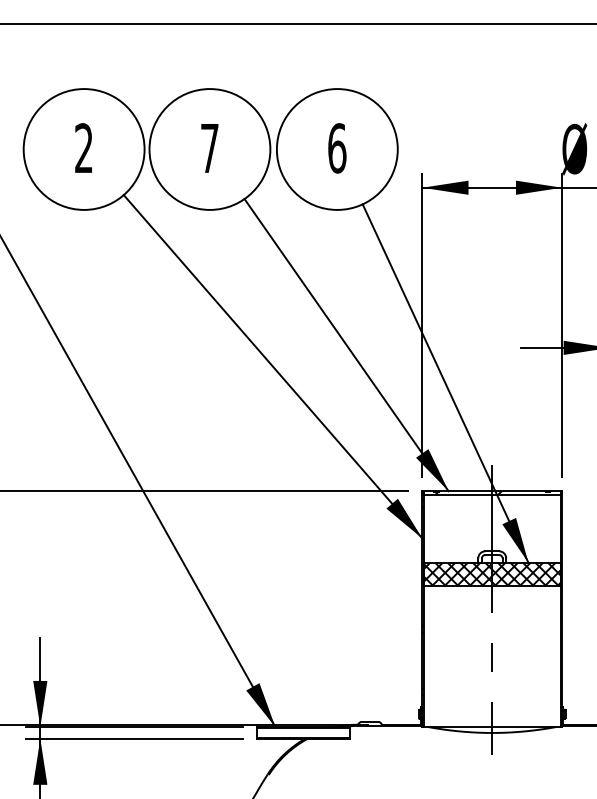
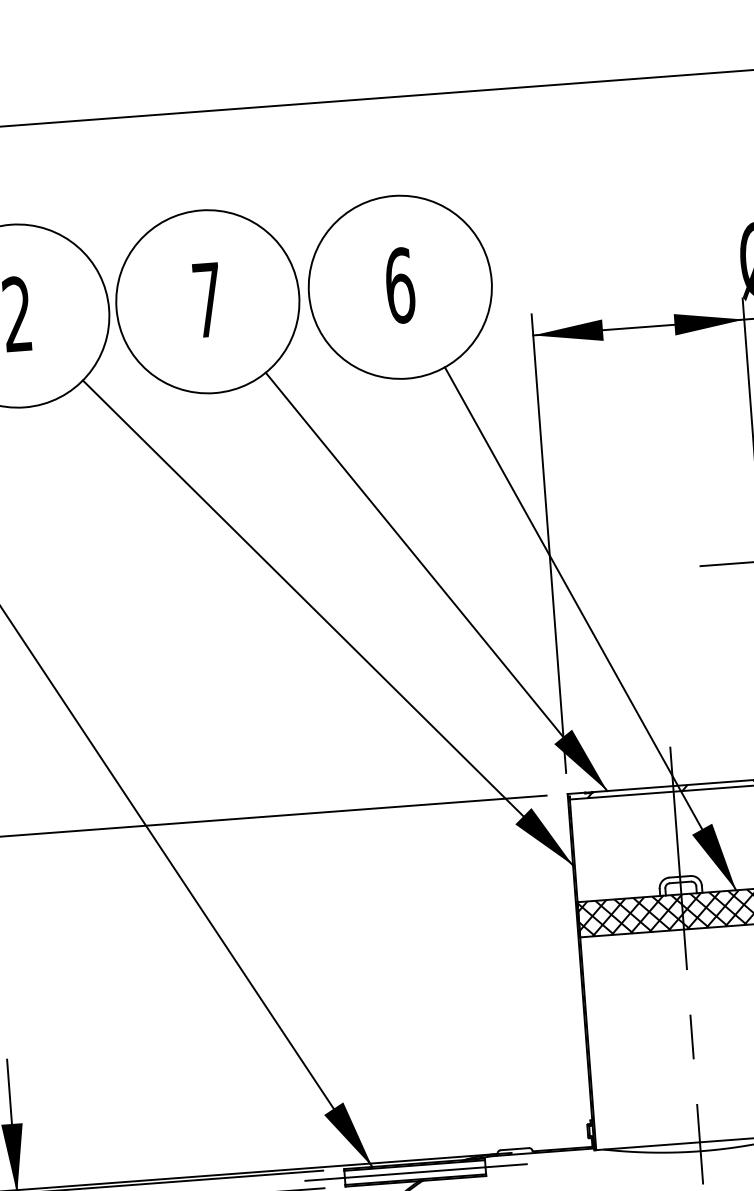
line: (302, 732) -> (413, 1172), added

